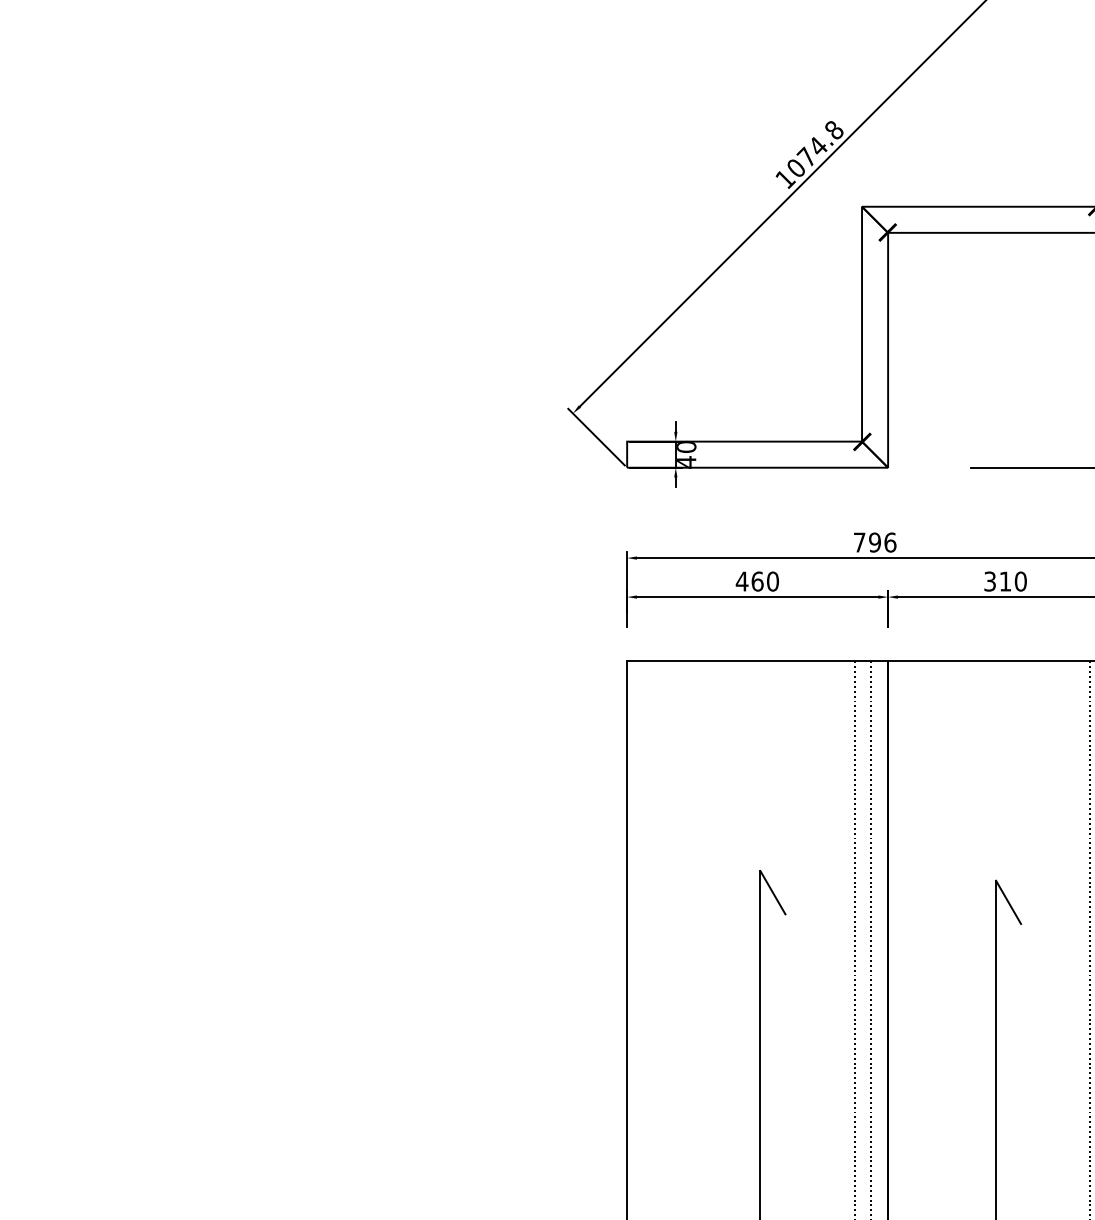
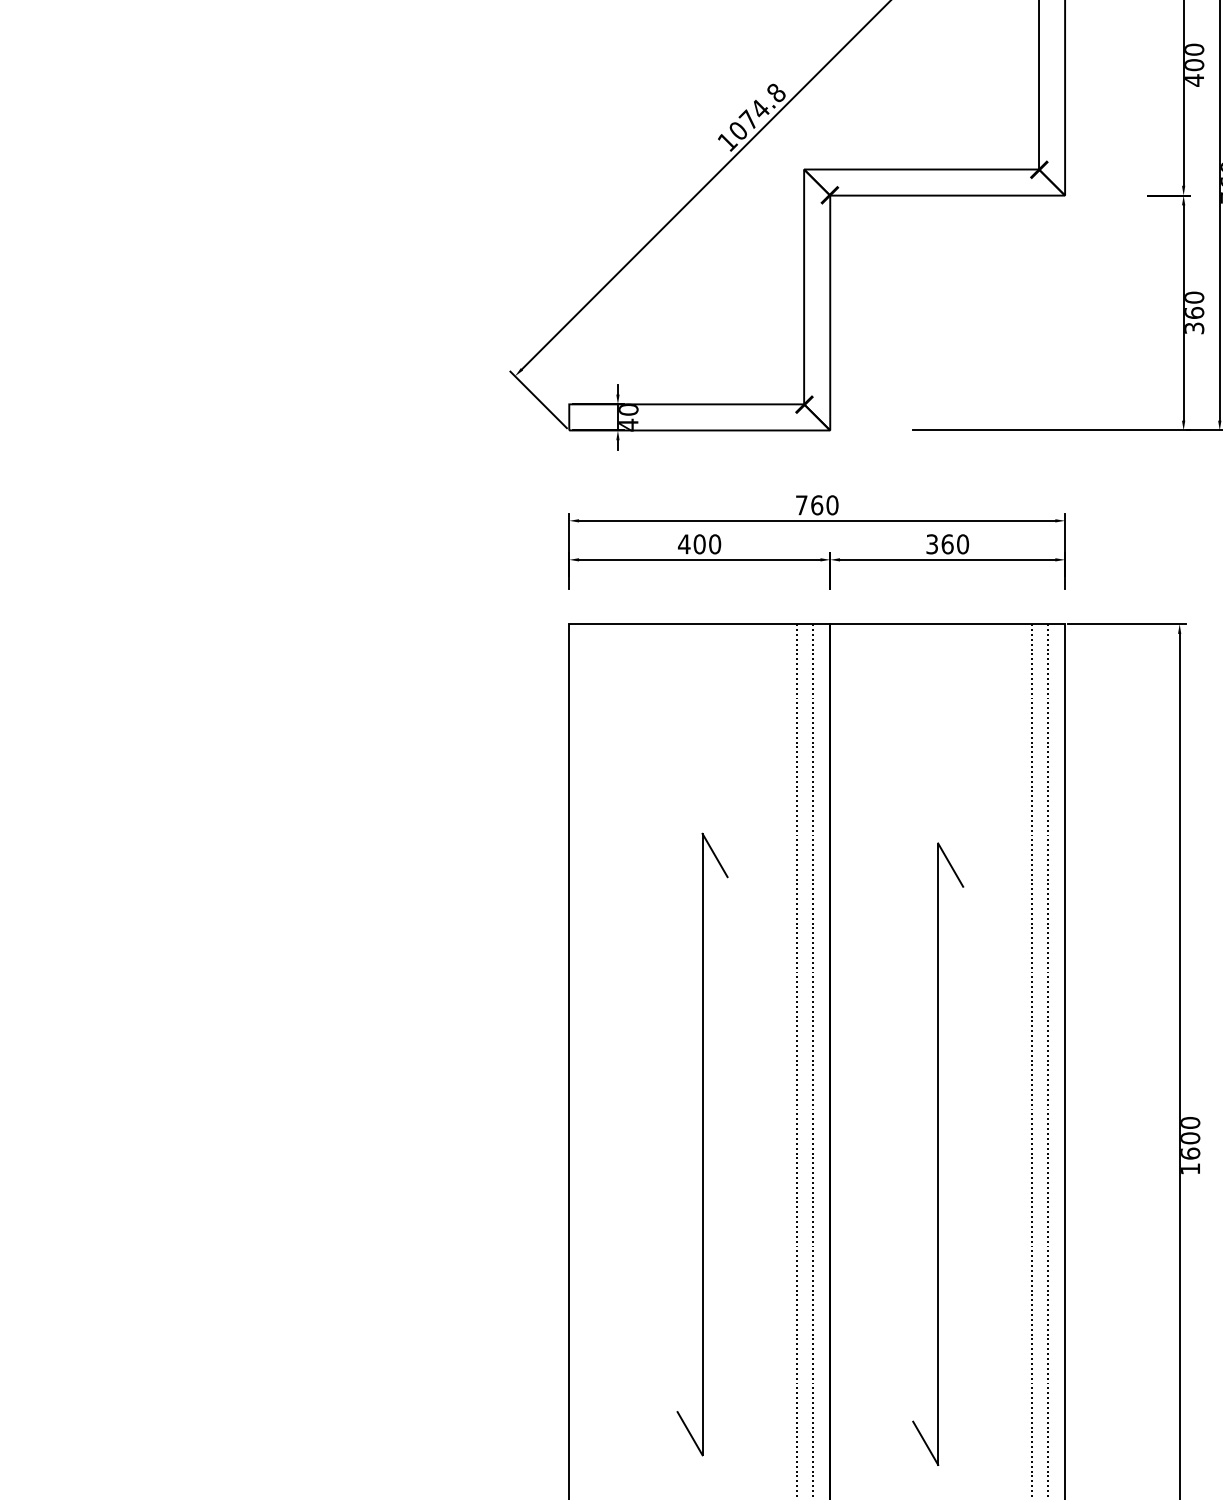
text: (882, 542) -> (824, 505), 796 -> 760
text: (757, 581) -> (699, 544), 460 -> 400
text: (1005, 581) -> (947, 544), 310 -> 360

